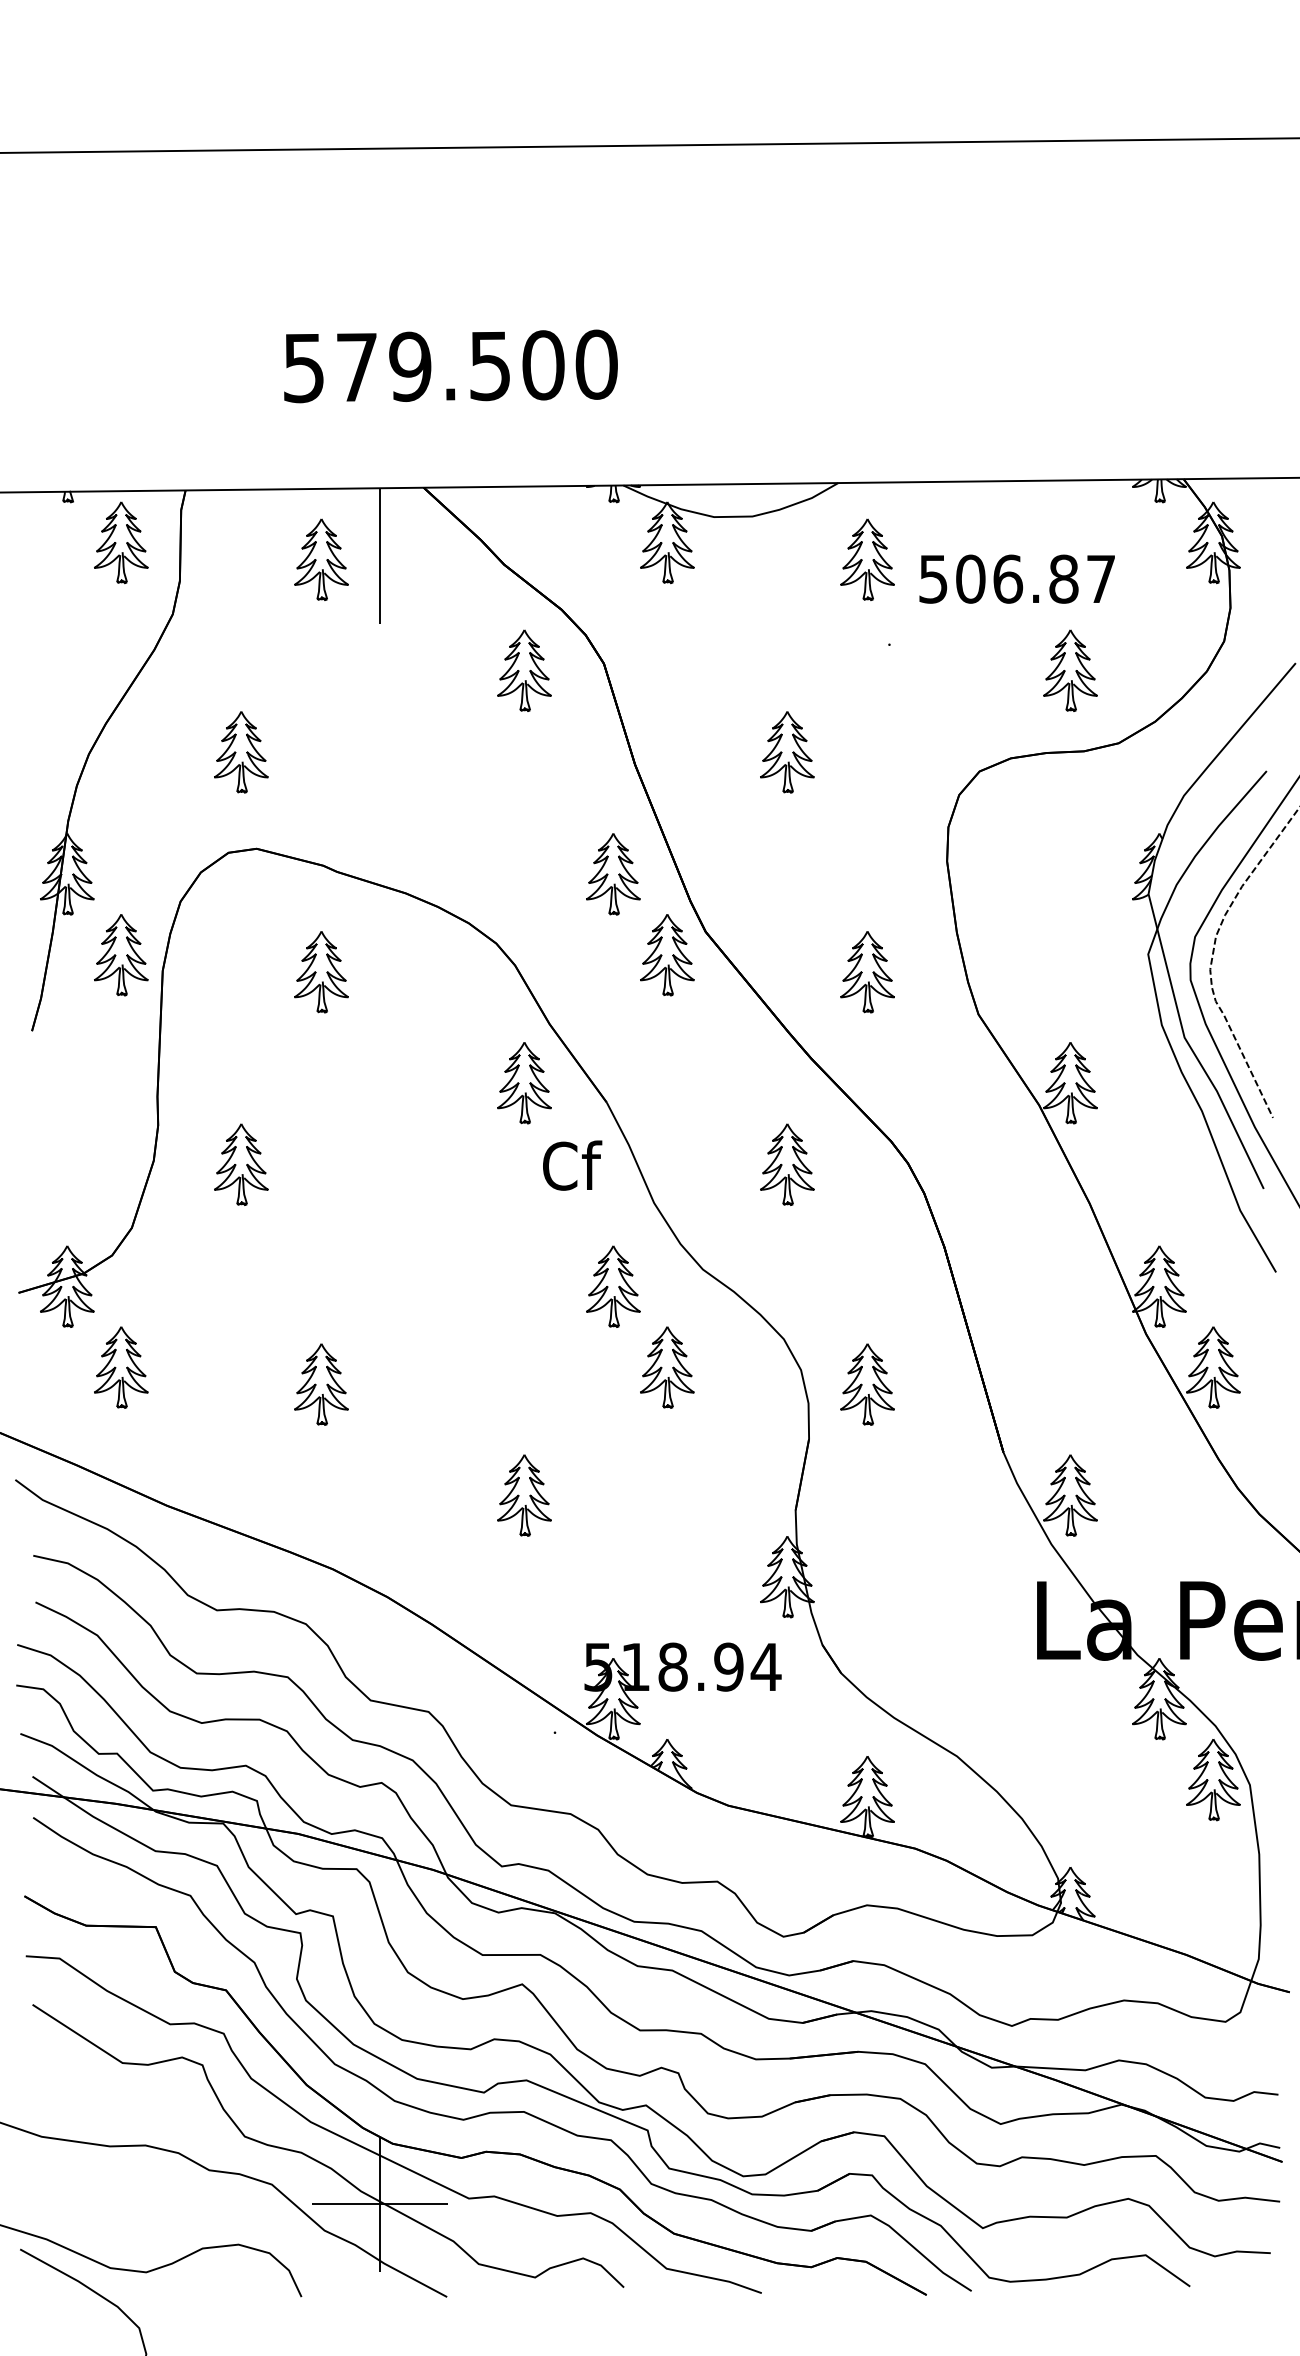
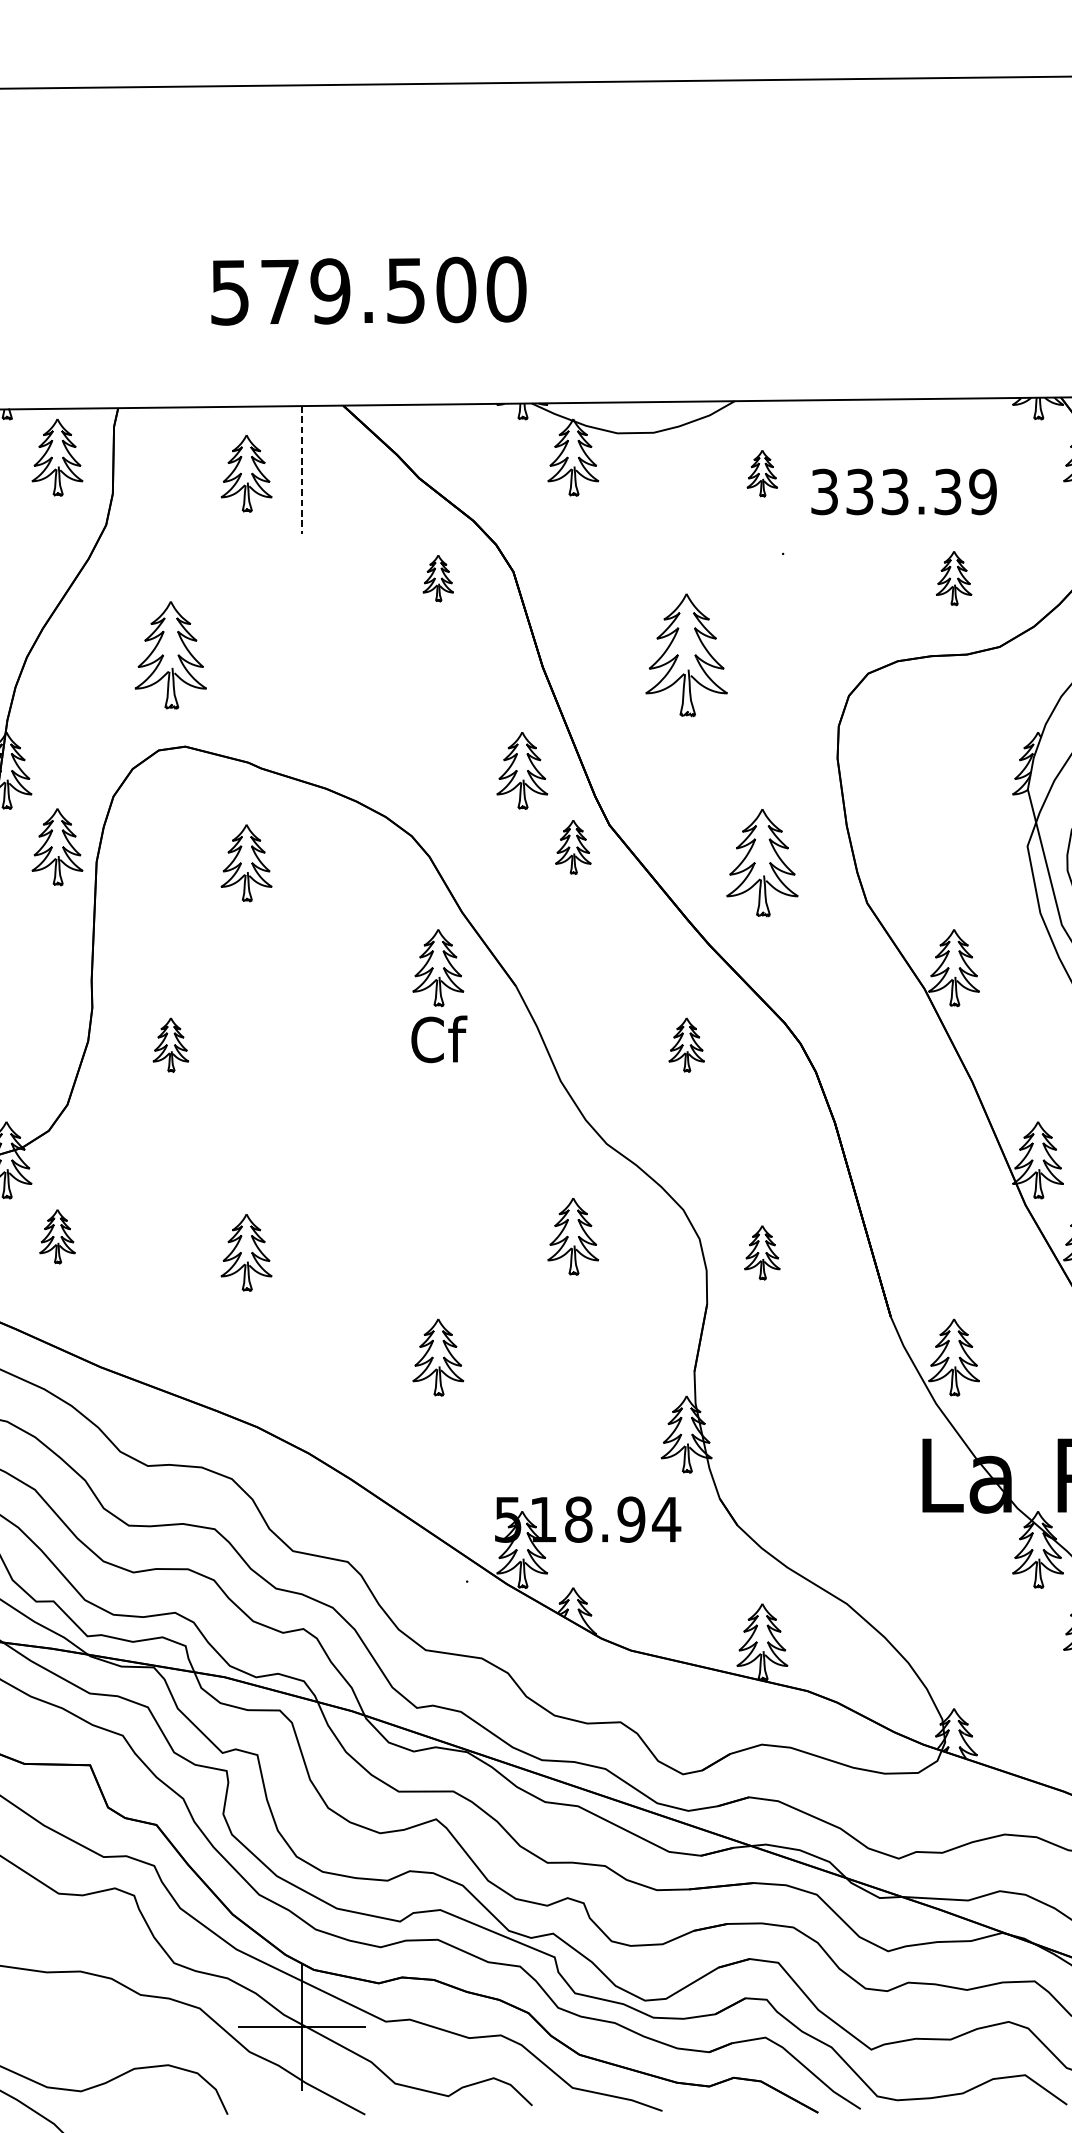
line: (380, 556) -> (302, 470), solid -> dashed
part: (867, 559) -> (762, 473), size x0.6
text: (1017, 578) -> (904, 491), 506.87 -> 333.39
part: (524, 670) -> (438, 578), size x0.6
part: (1070, 670) -> (954, 578), size x0.7
part: (241, 752) -> (171, 655), size x1.4
part: (787, 752) -> (686, 655), size x1.6
part: (667, 955) -> (573, 847), size x0.7
part: (867, 972) -> (762, 863), size x1.4
part: (241, 1164) -> (171, 1044), size x0.7
part: (787, 1164) -> (686, 1044), size x0.7
text: (572, 1165) -> (439, 1039), moved
part: (613, 1286) -> (522, 1160), removed
part: (121, 1367) -> (57, 1236), size x0.7
part: (867, 1384) -> (762, 1252), size x0.7

